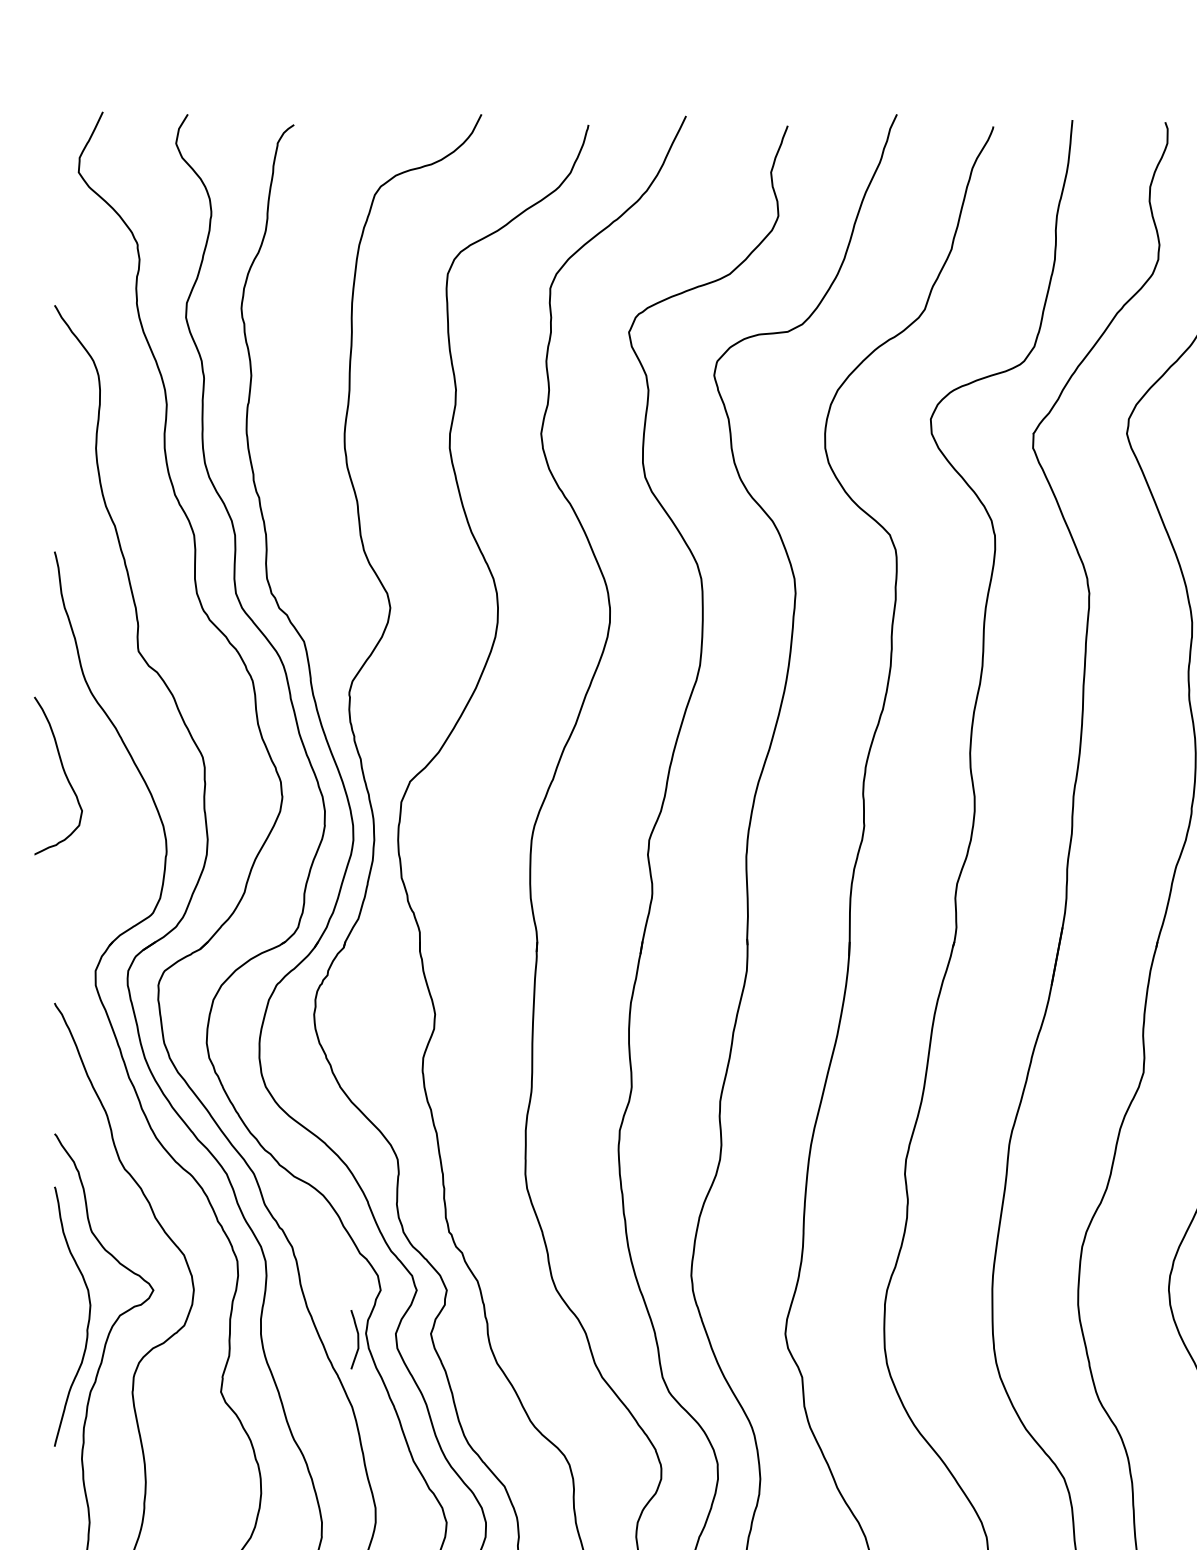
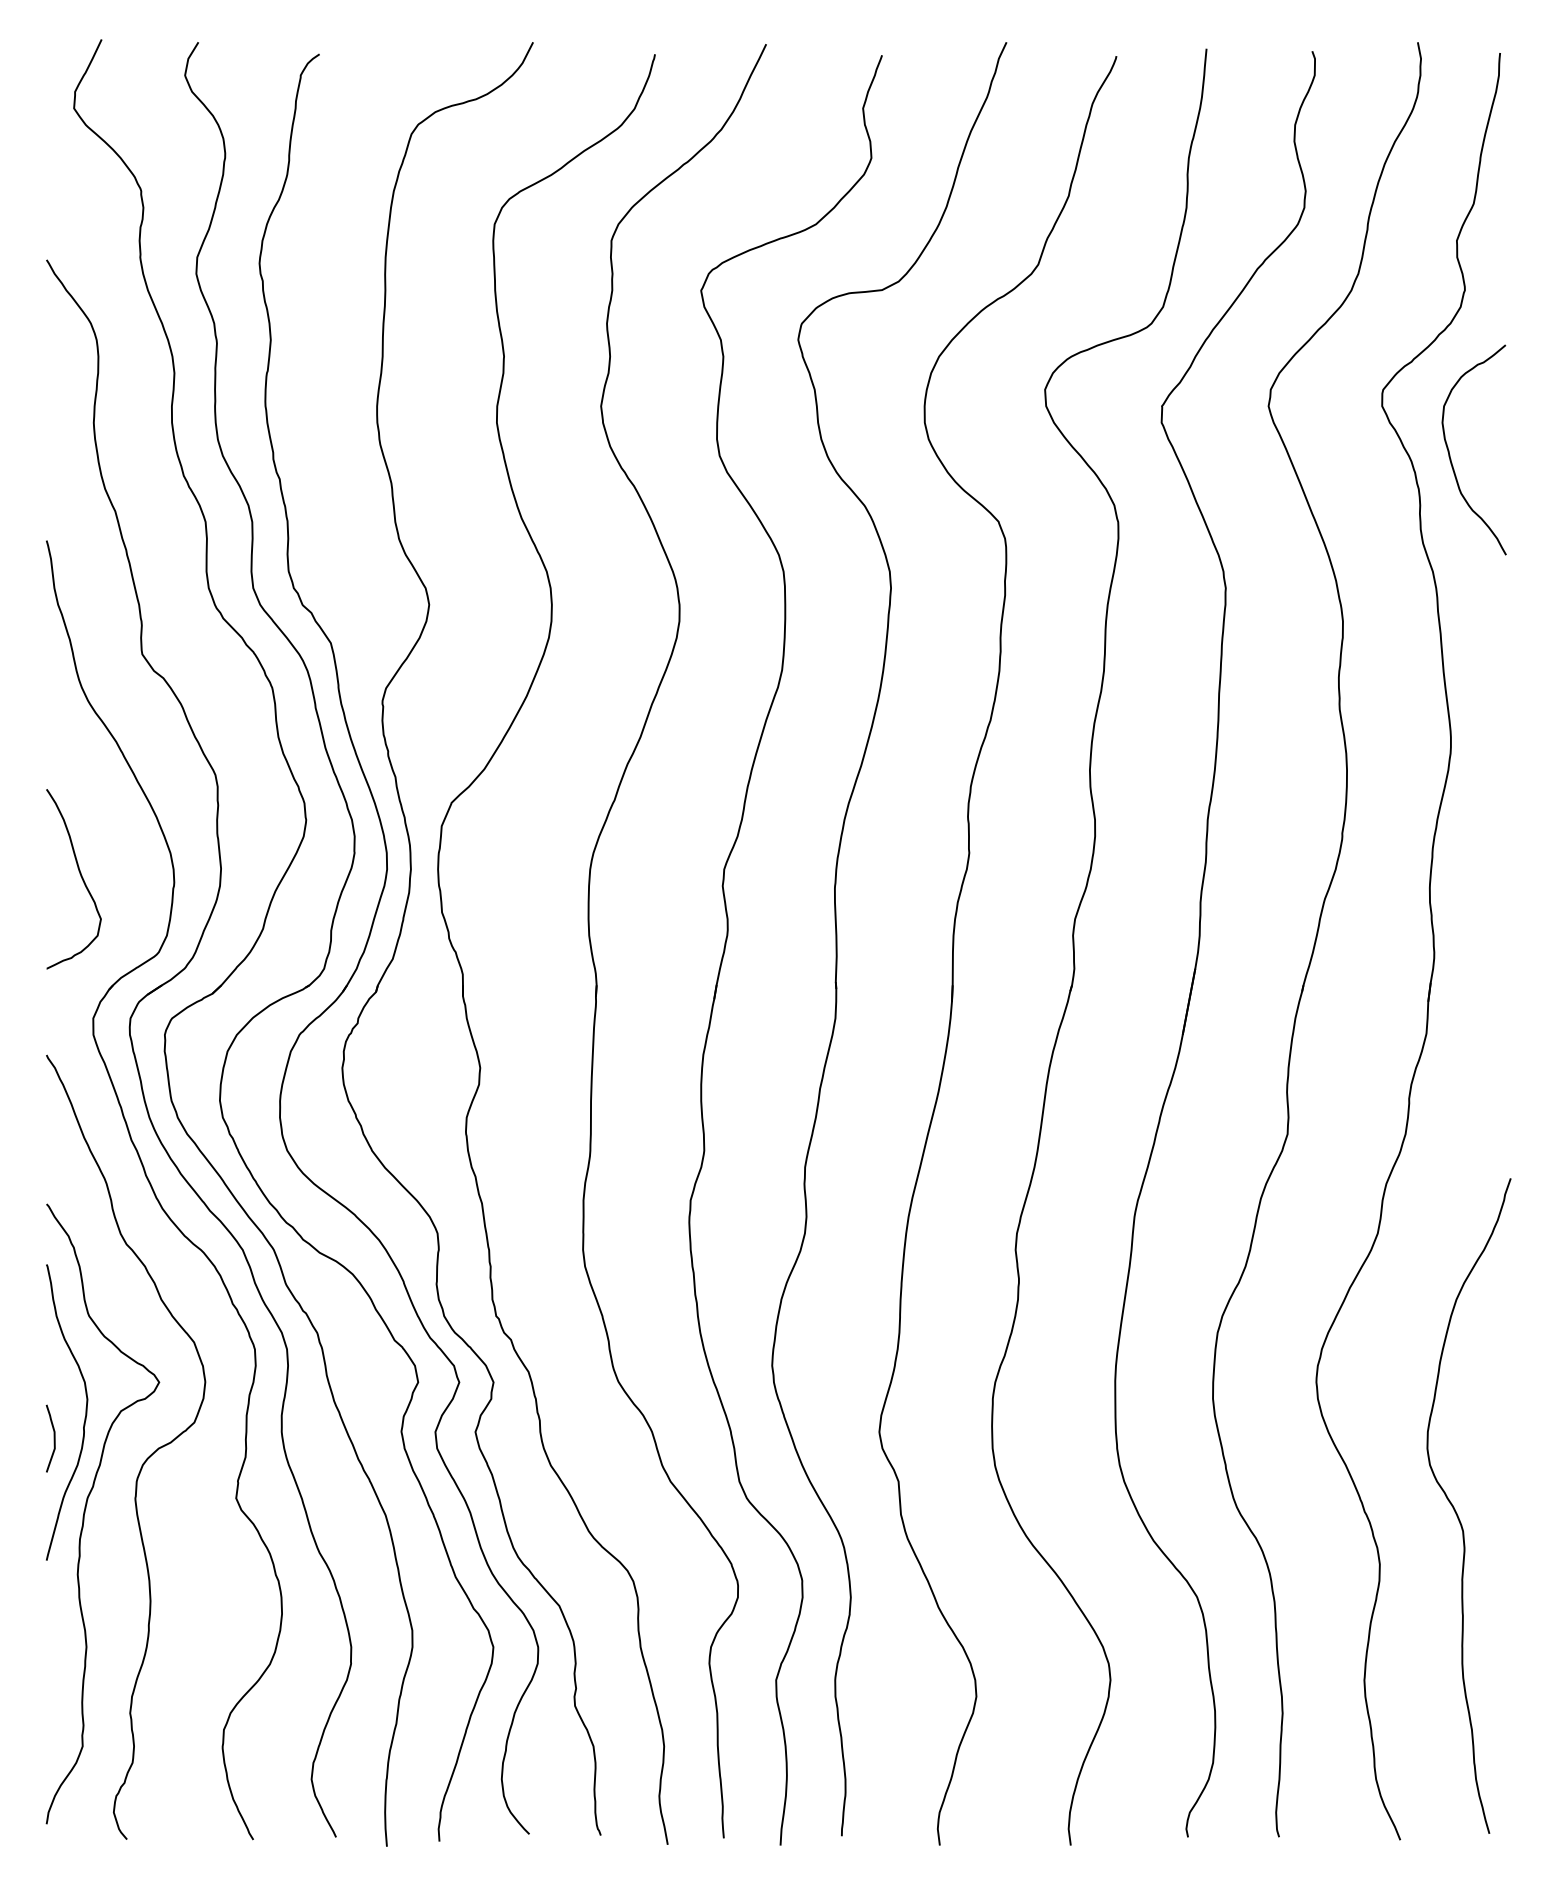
curve: (64, 773) -> (80, 876), moved
curve: (357, 1339) -> (53, 1438), moved

